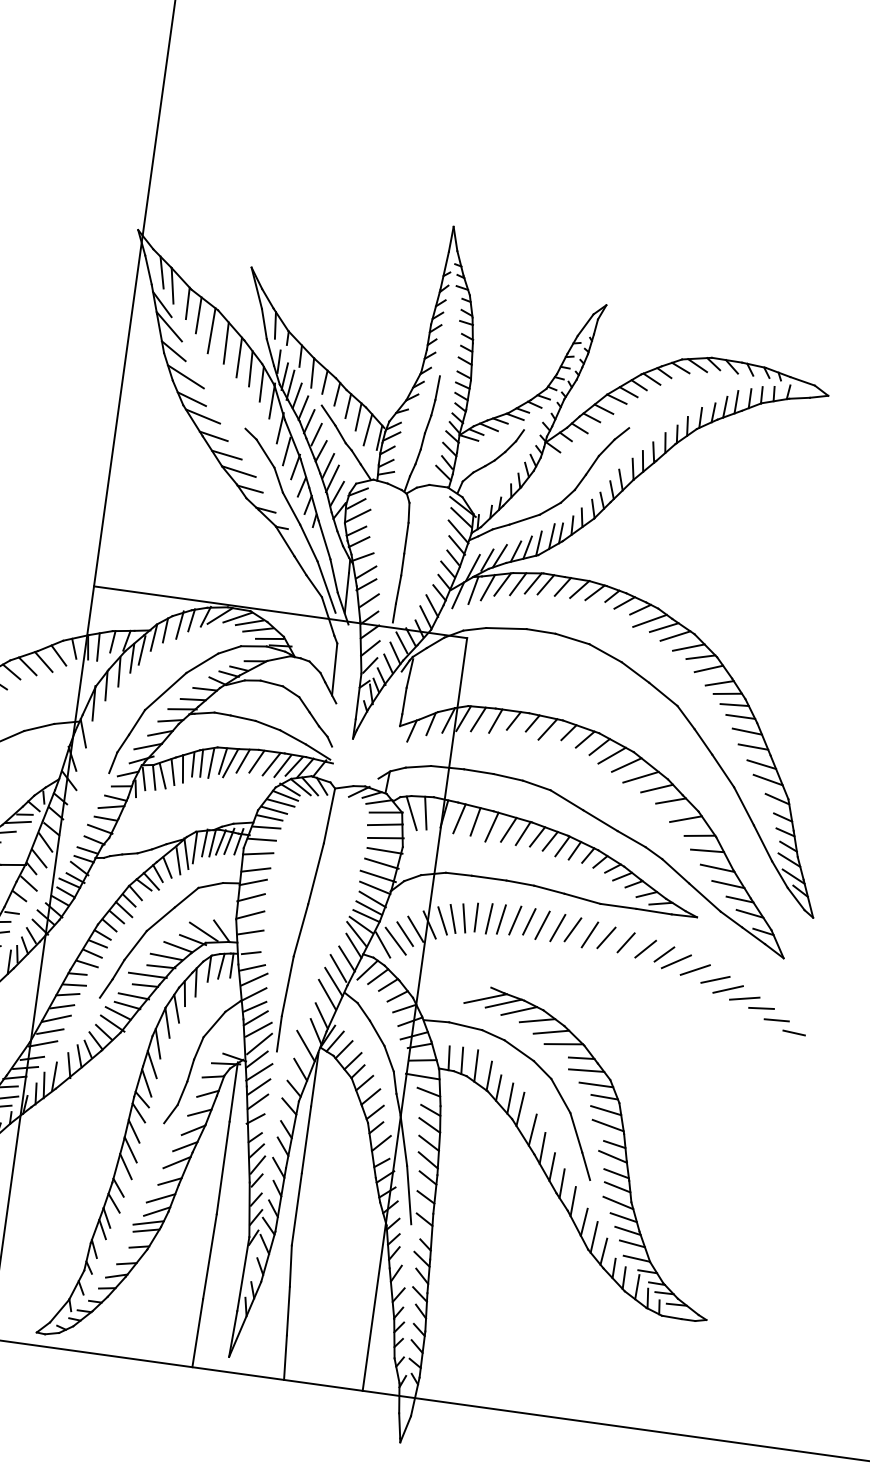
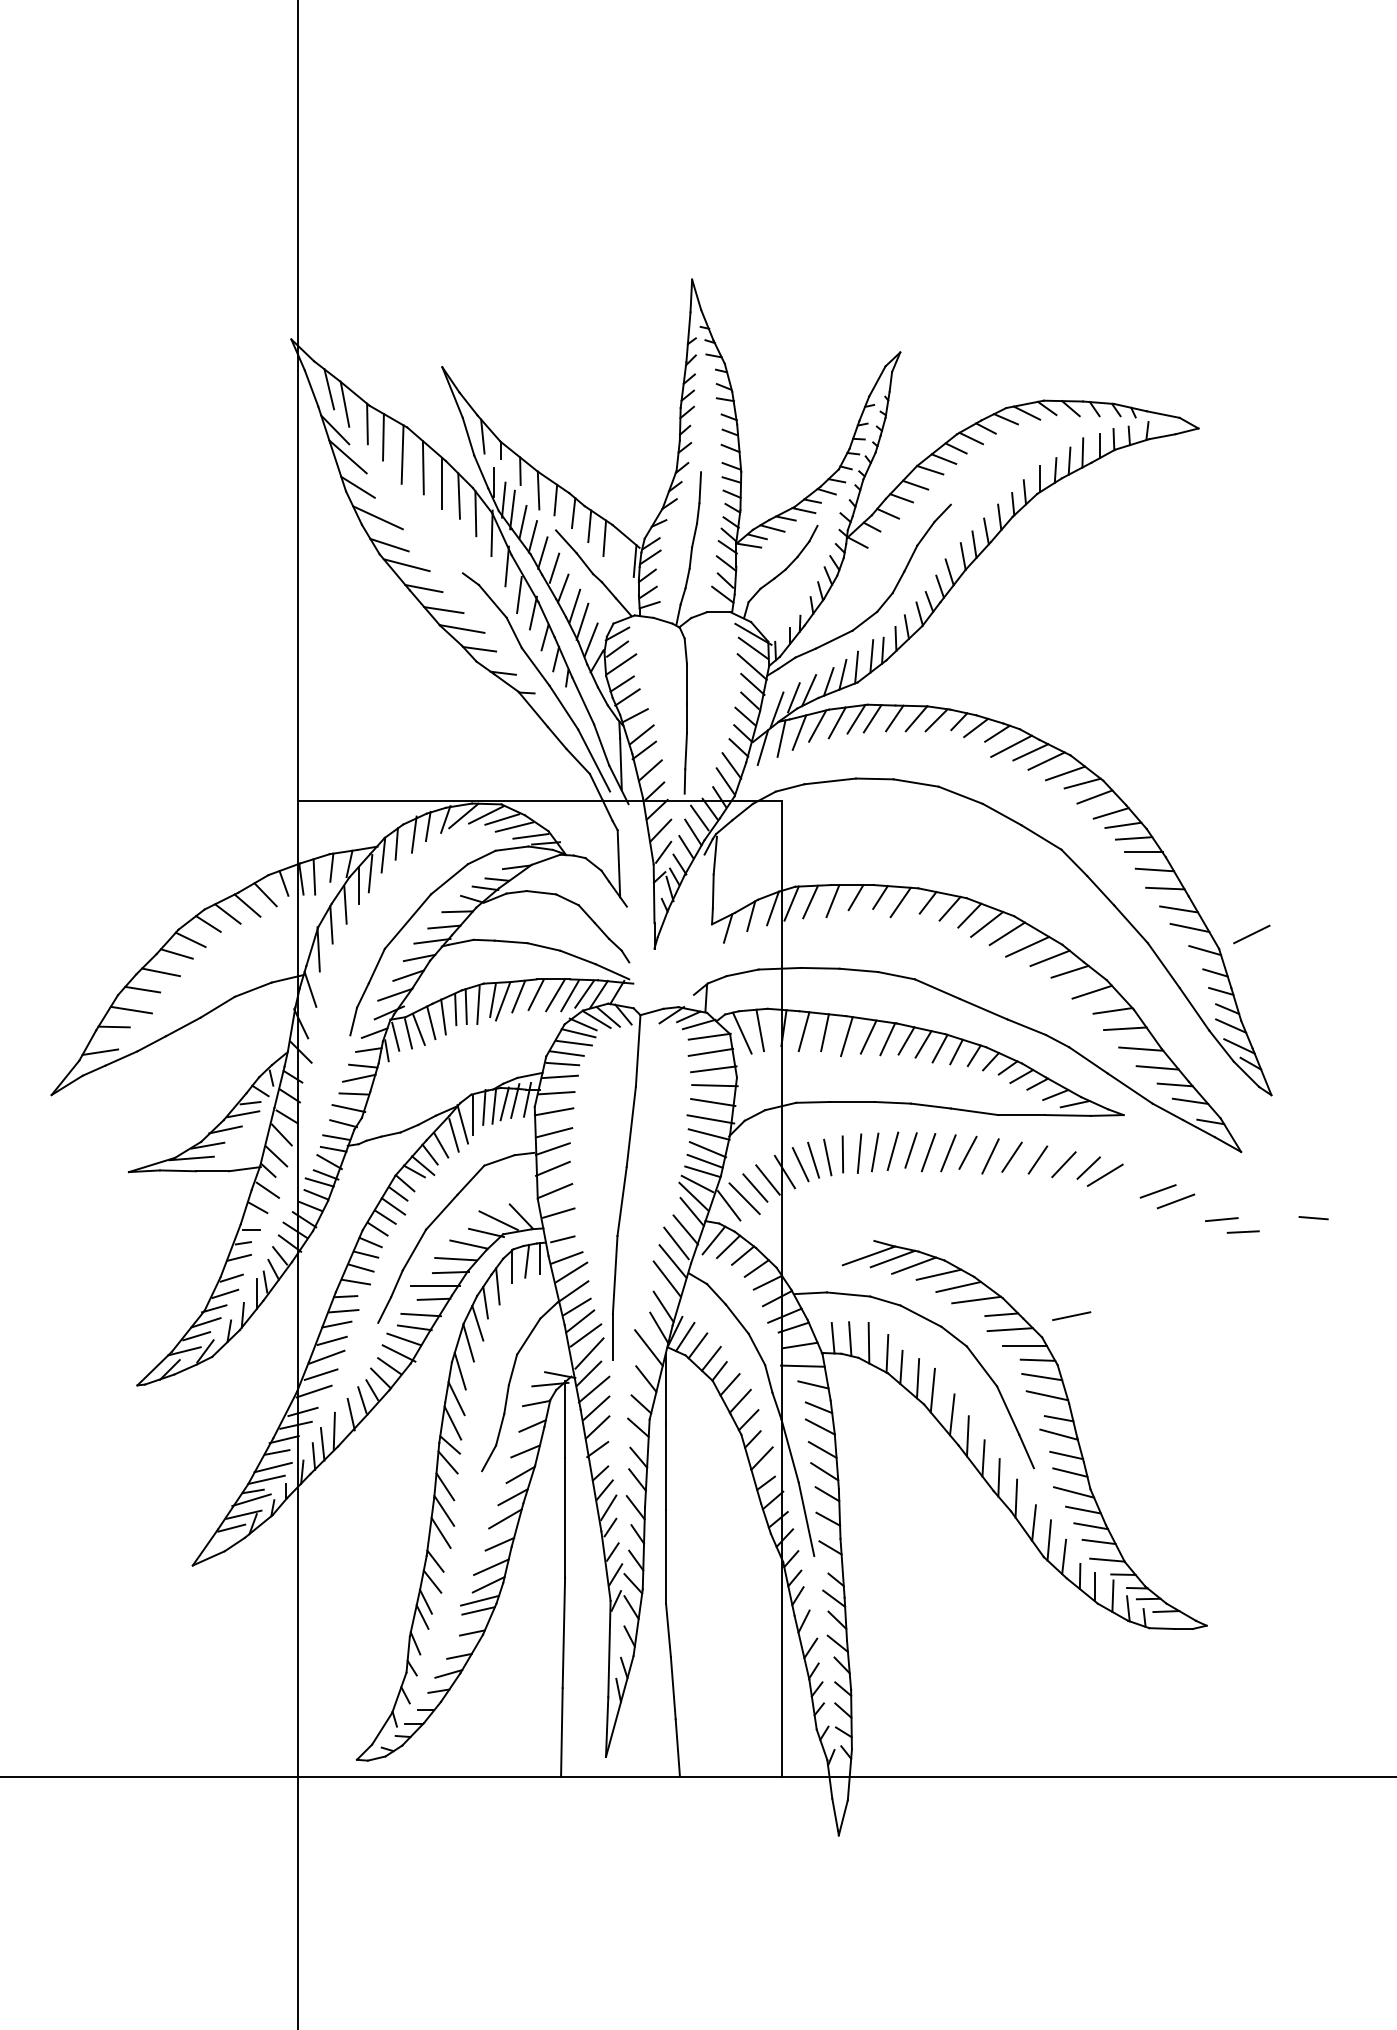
line: (367, 429) -> (618, 552), removed
line: (695, 970) -> (1251, 934), moved
line: (744, 998) -> (1071, 1315), moved
line: (794, 1033) -> (1313, 1218), moved

